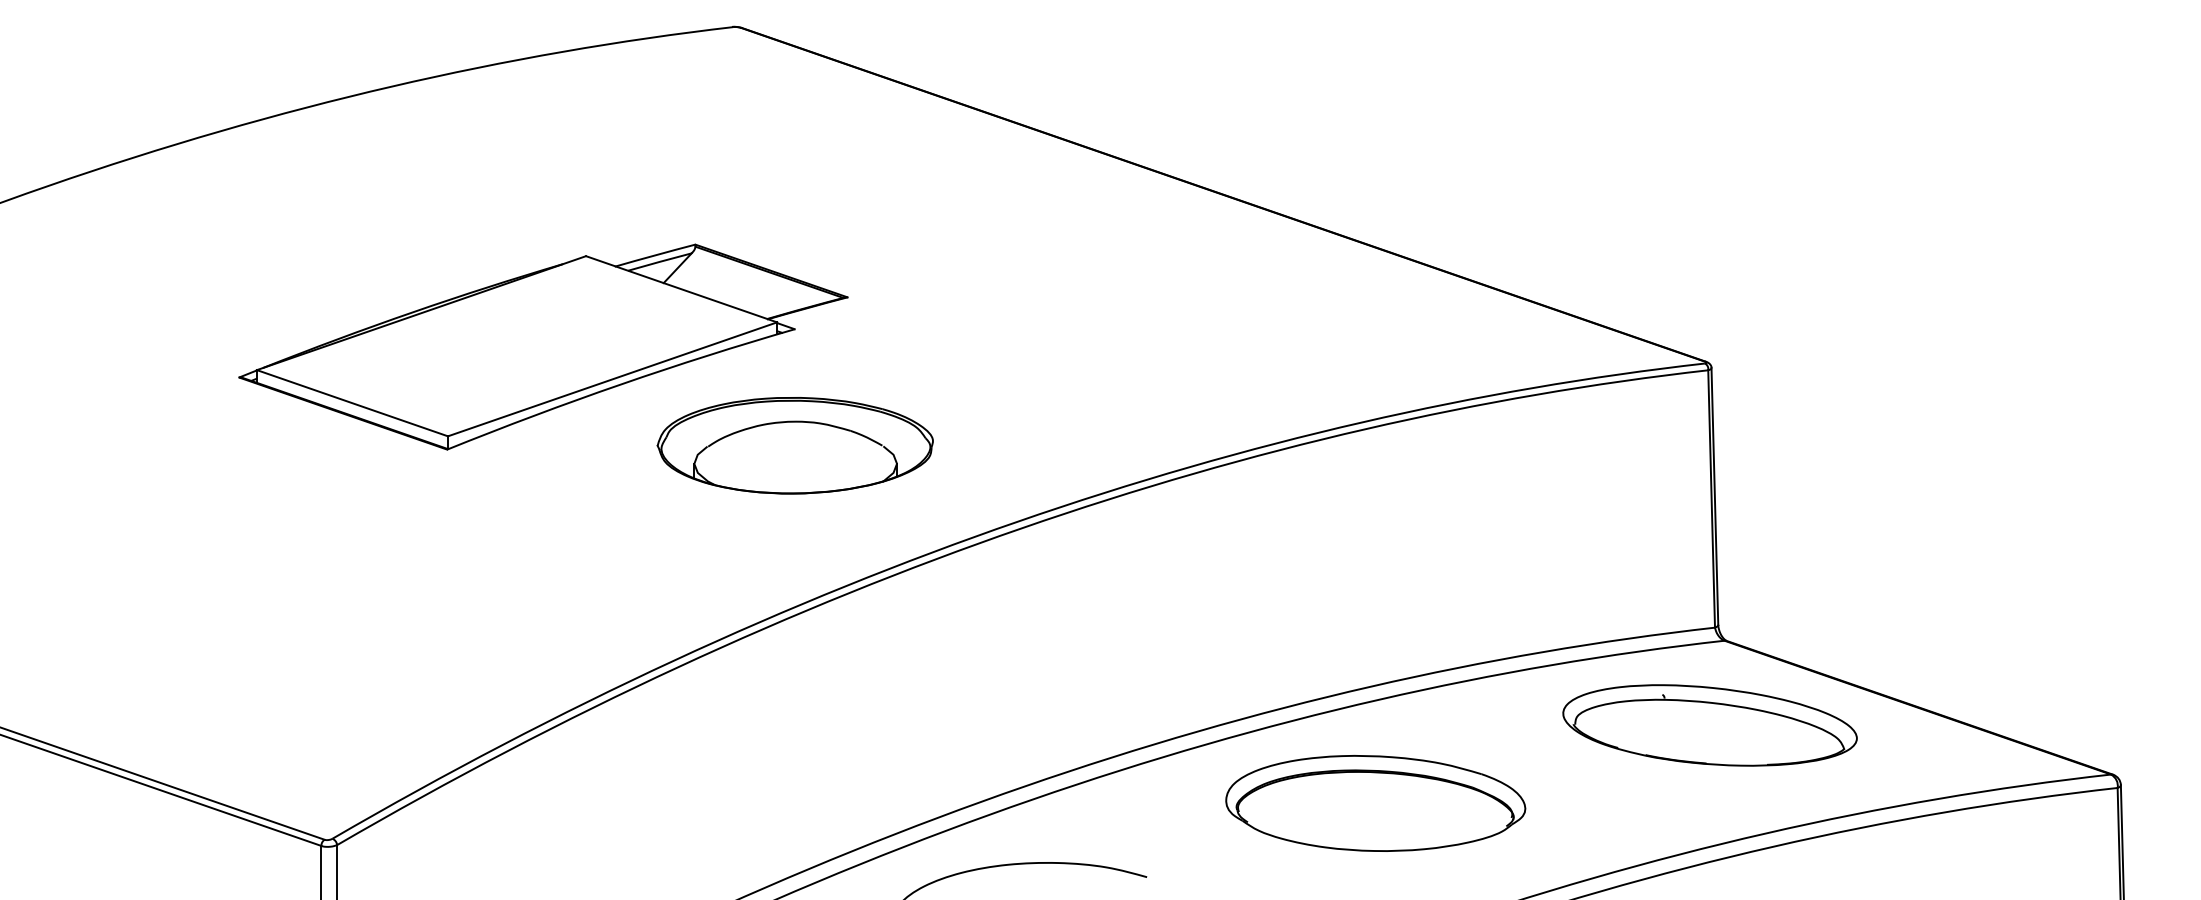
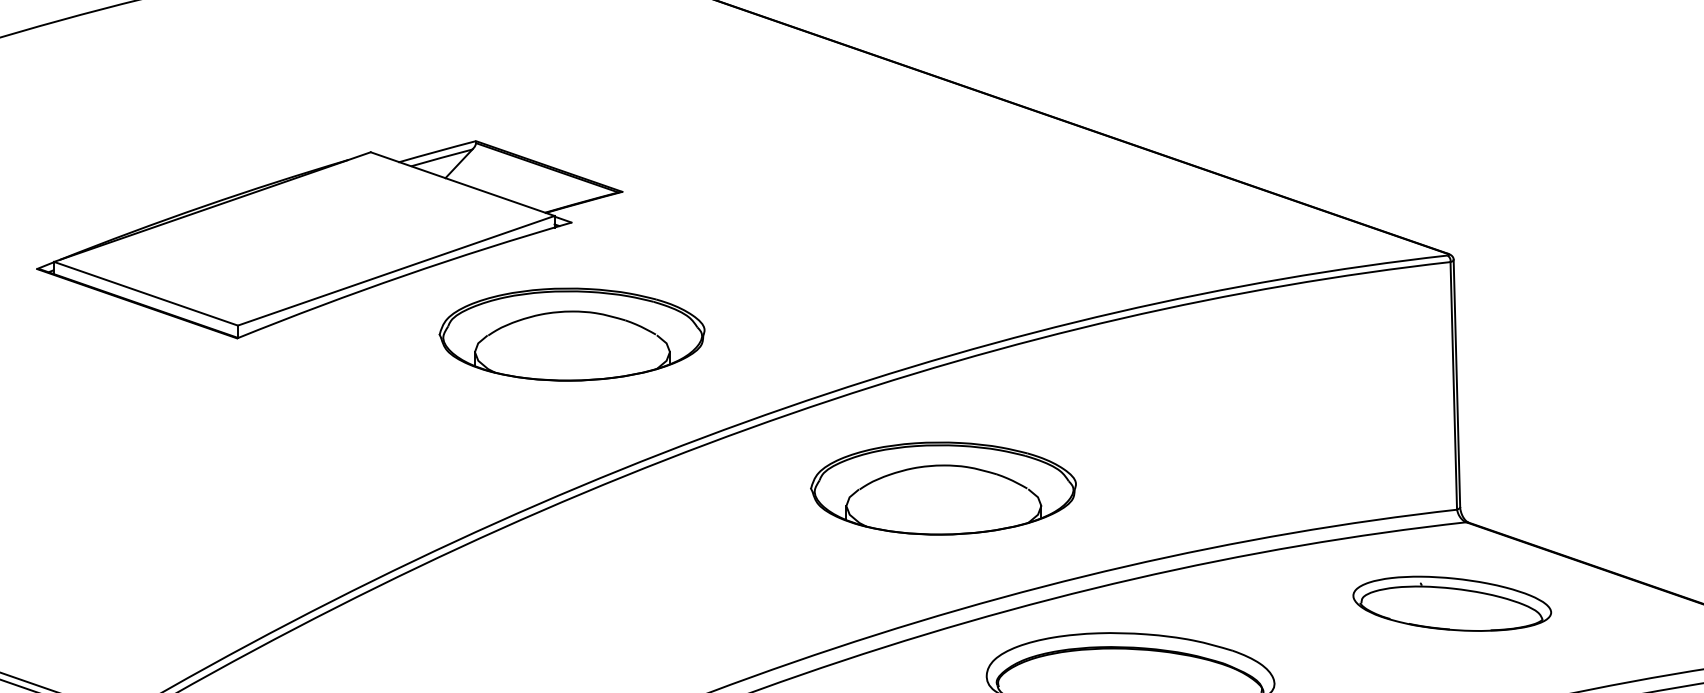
part: (1180, 605) -> (942, 488), added
part: (1709, 725) -> (1451, 603), size x0.7

